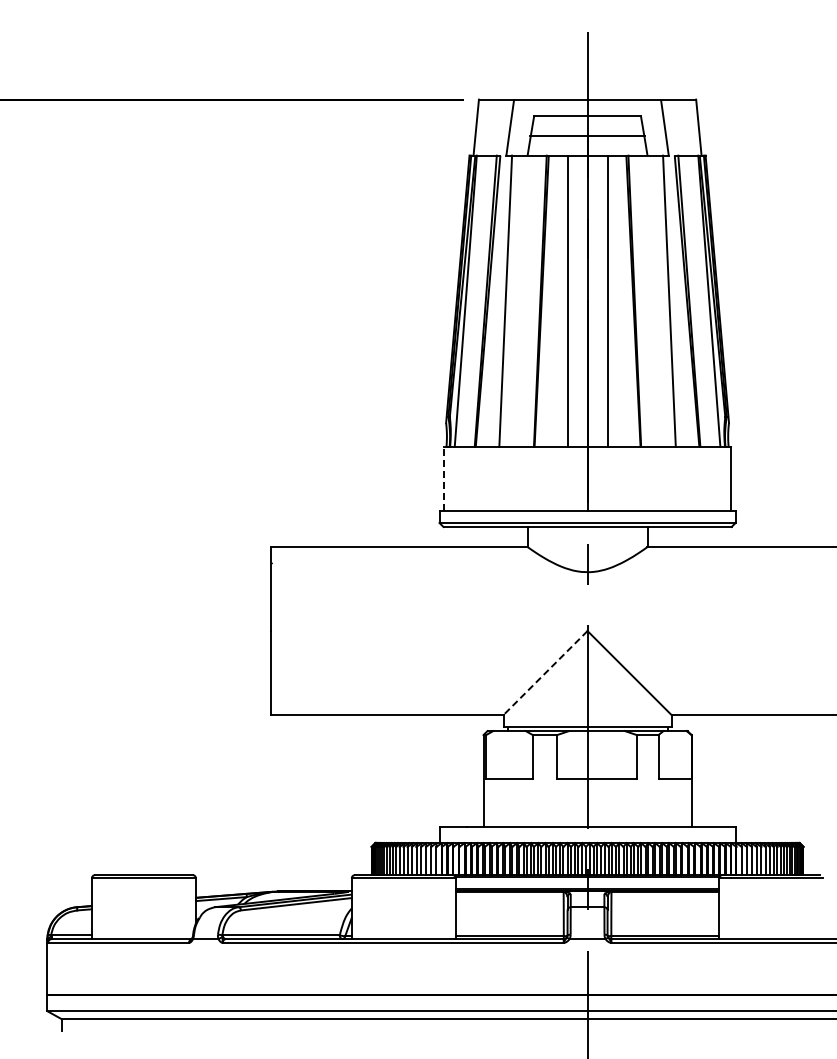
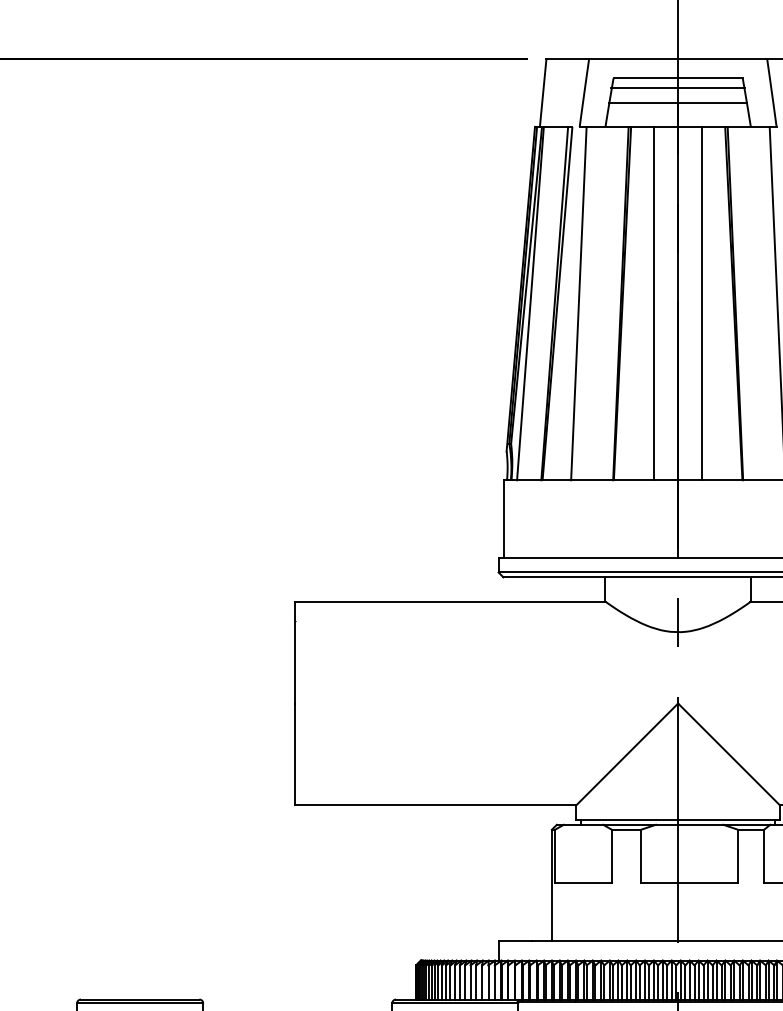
line: (587, 123) -> (678, 88), added
line: (444, 478) -> (504, 518), dashed -> solid
line: (545, 673) -> (627, 755), dashed -> solid

